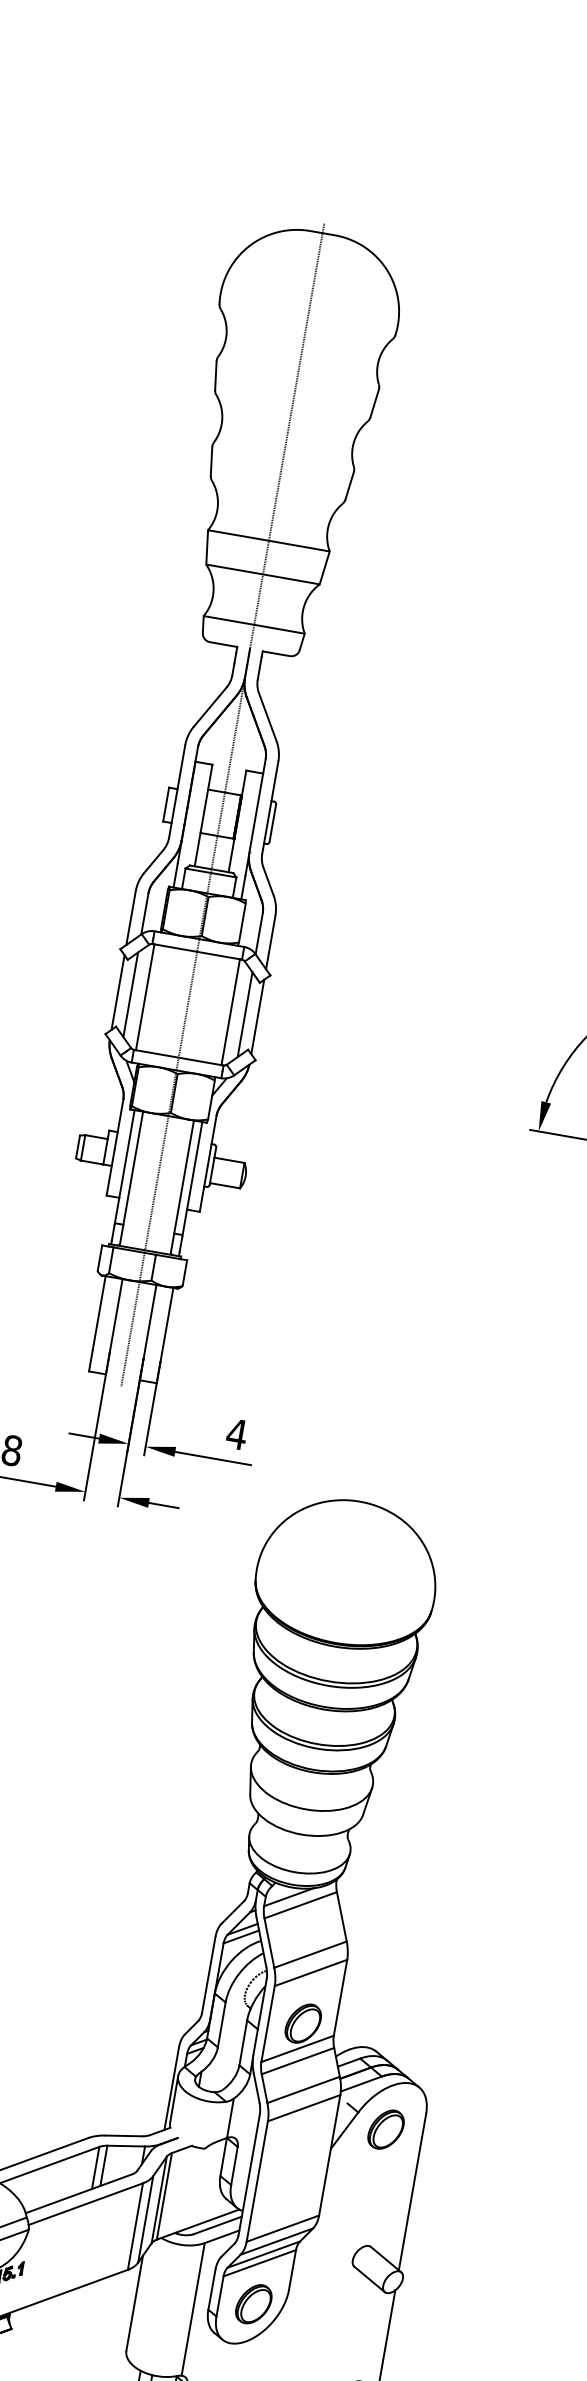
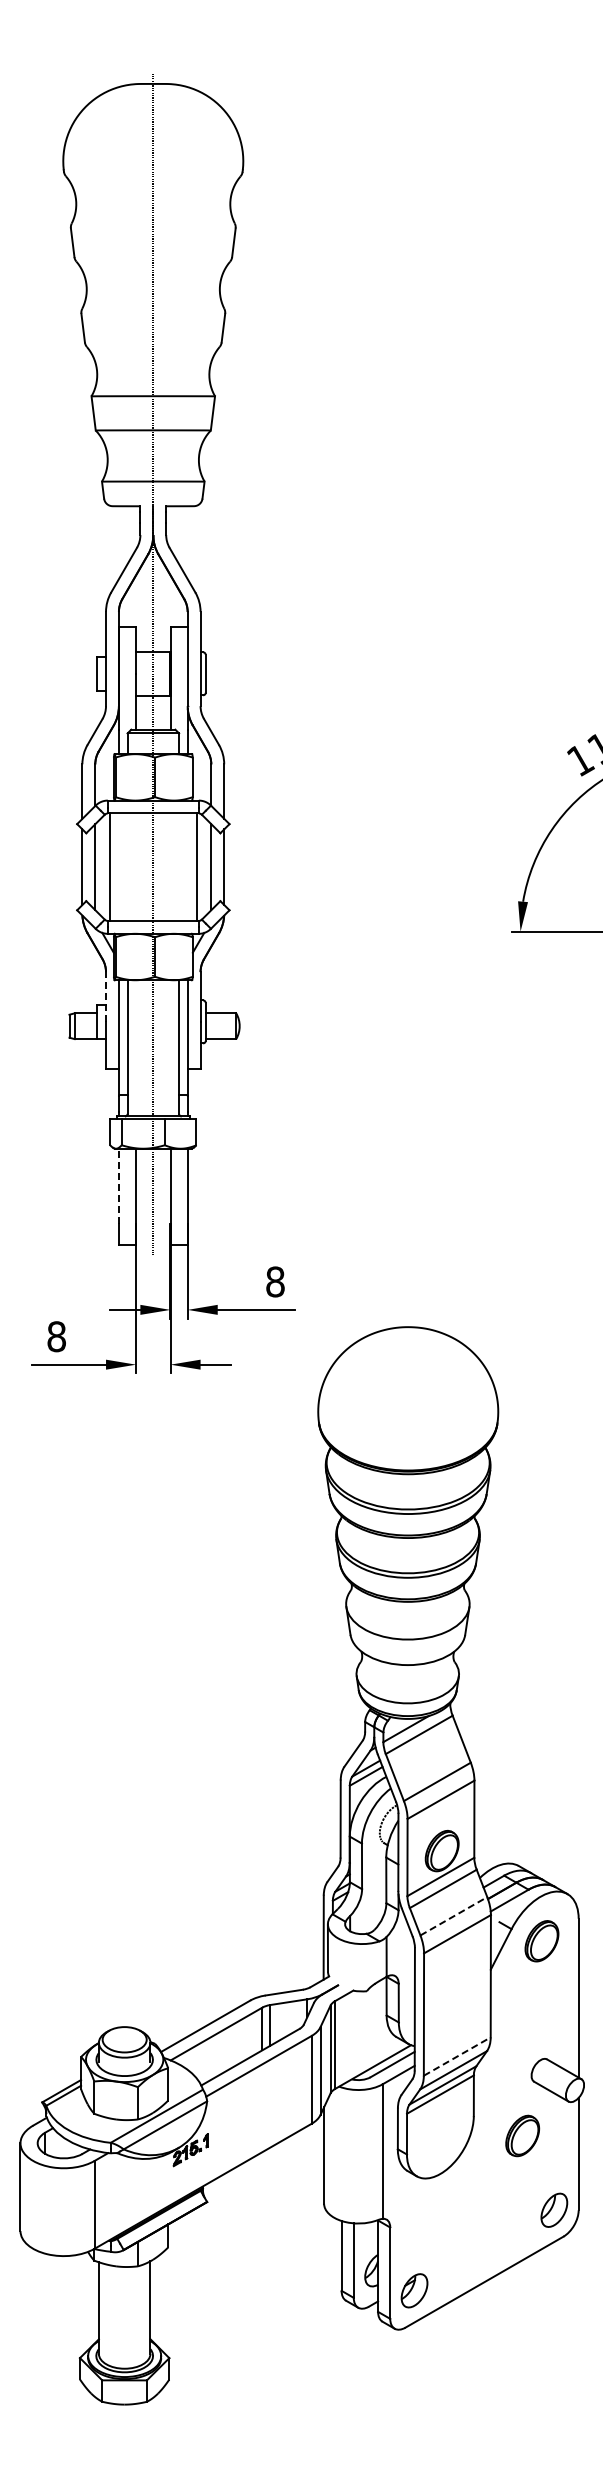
line: (119, 1124) -> (106, 996), solid -> dashed
line: (98, 1313) -> (118, 1186), solid -> dashed
text: (237, 1433) -> (275, 1281), 4 -> 8
line: (303, 2090) -> (453, 1916), solid -> dashed
line: (283, 2228) -> (457, 2056), solid -> dashed
part: (253, 2303) -> (522, 2135), moved

